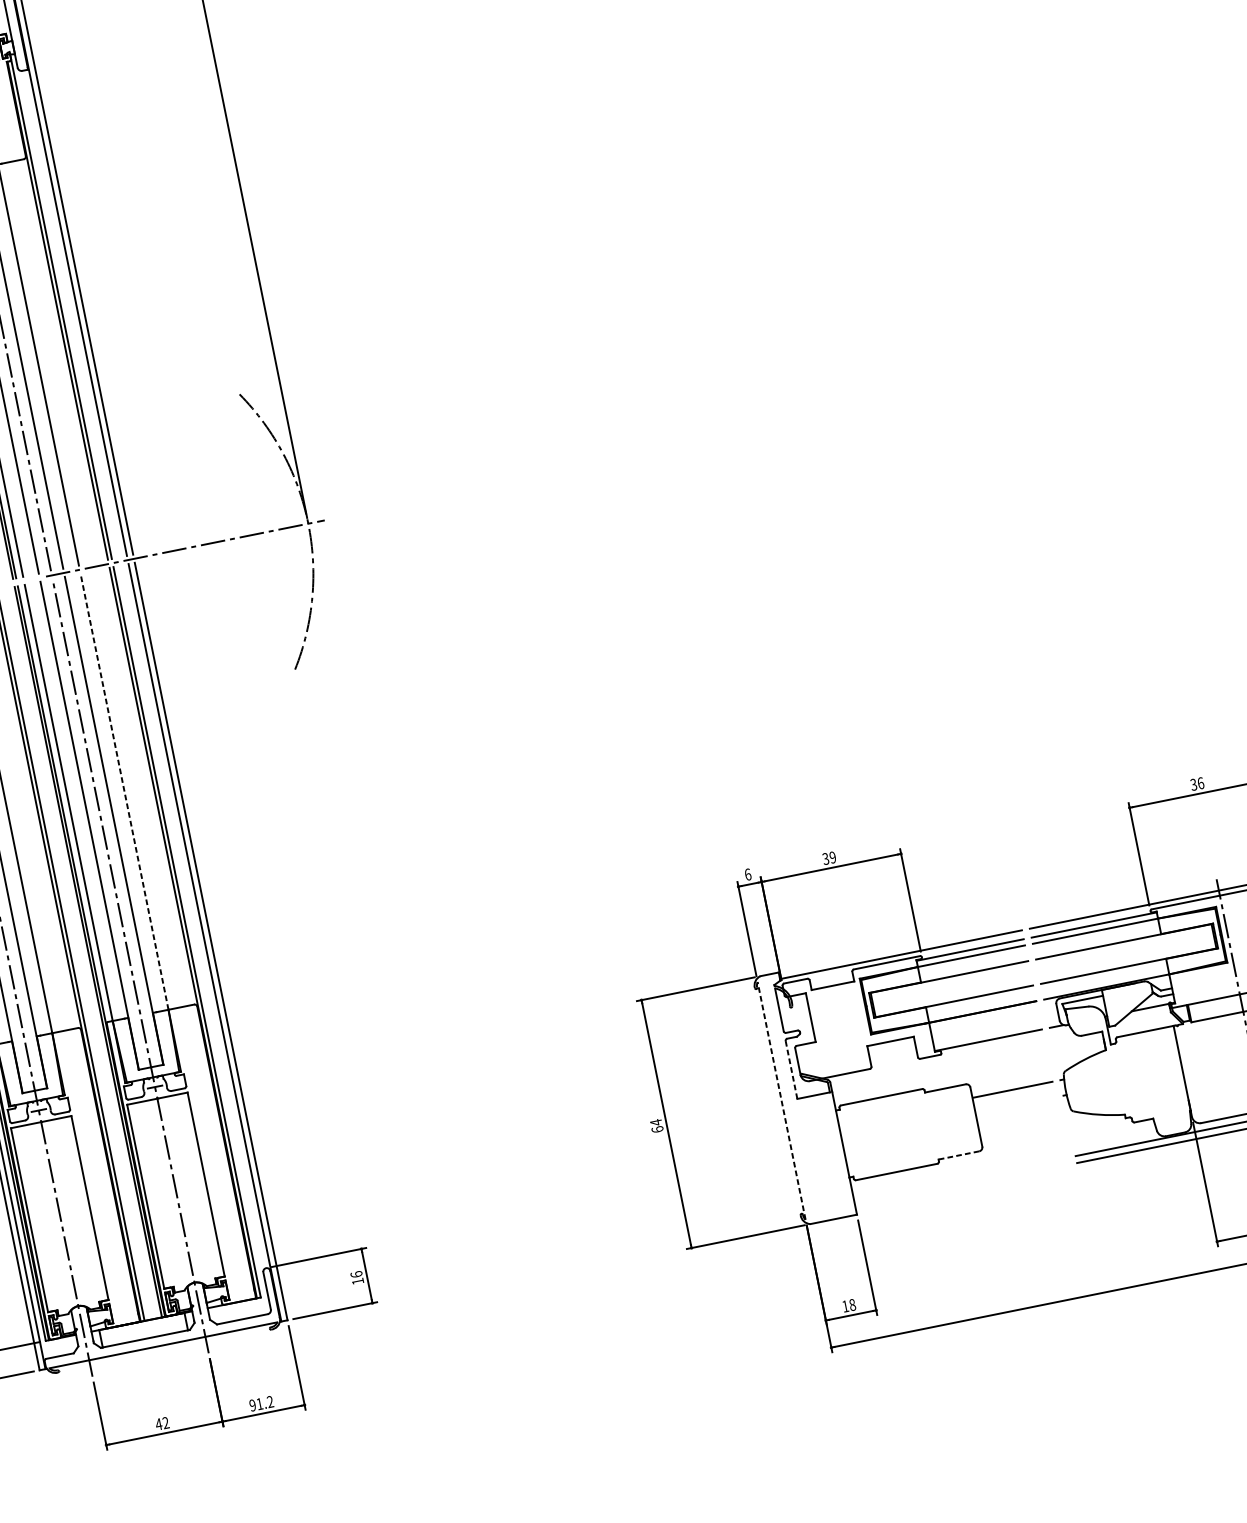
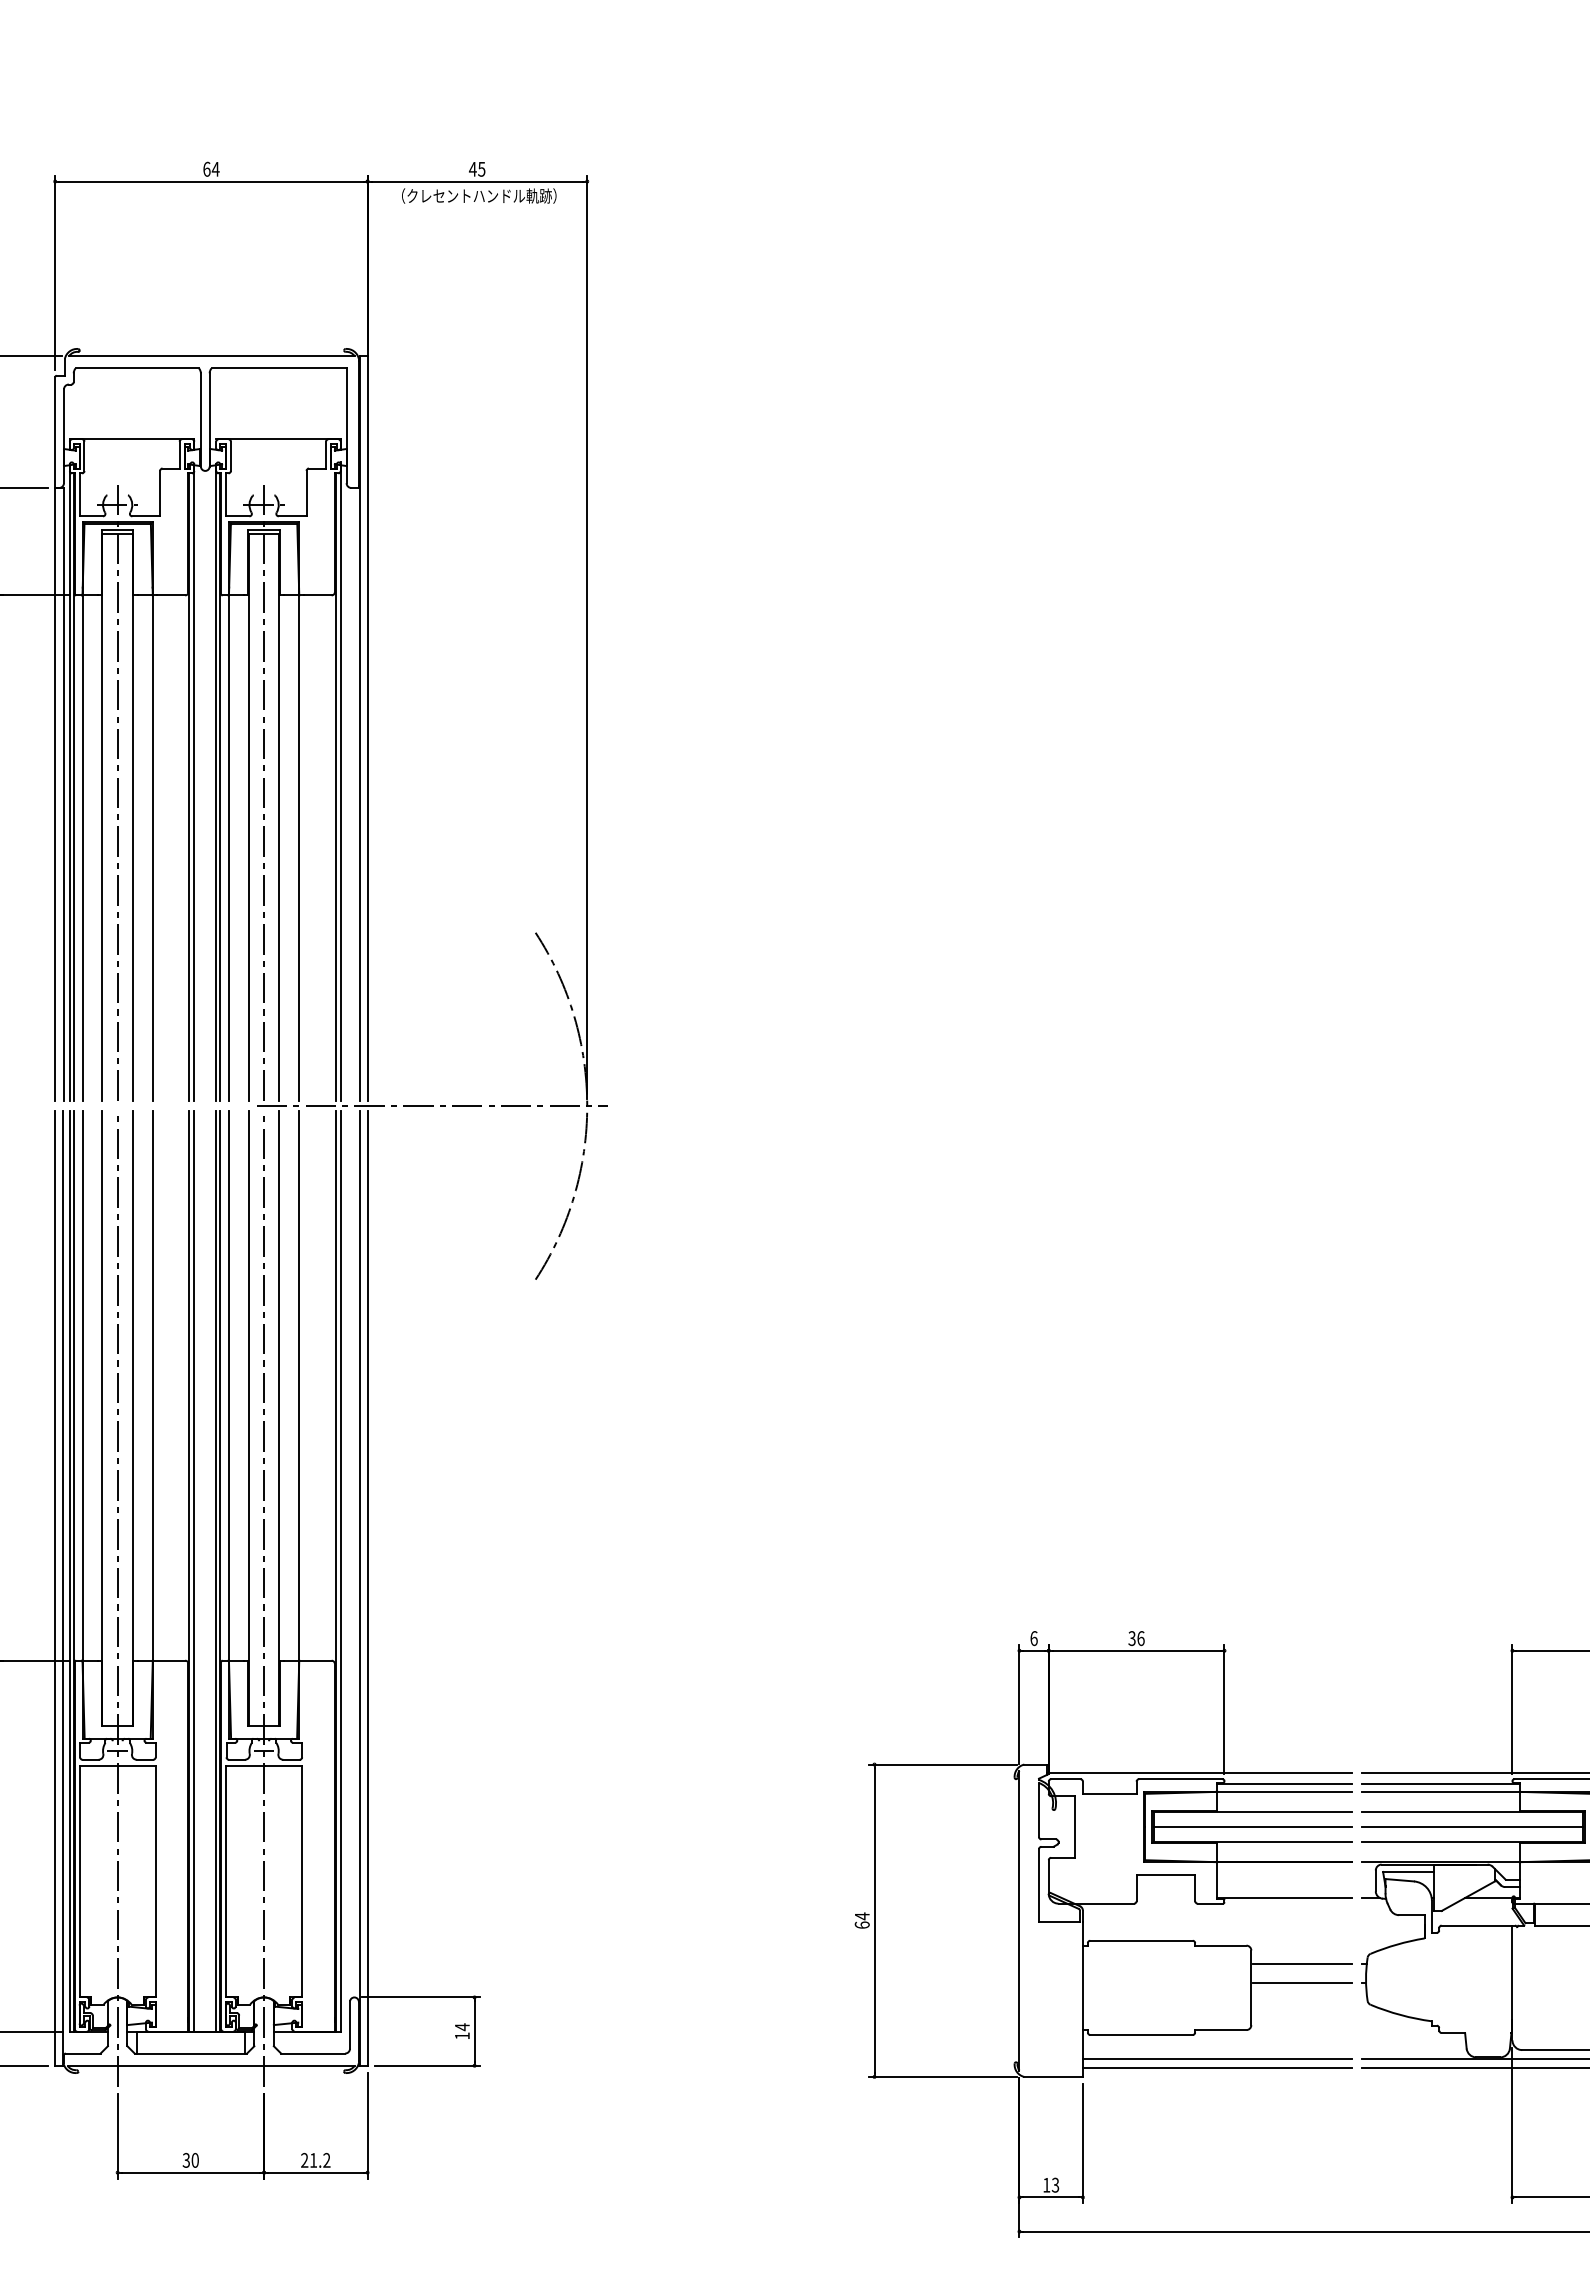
line: (124, 791) -> (299, 1385), dashed -> solid
text: (832, 857) -> (1140, 1638), 39 -> 36
line: (1126, 954) -> (1472, 1827), added
line: (951, 989) -> (1252, 1827), added
line: (792, 1070) -> (1039, 1886), dashed -> solid
line: (781, 1100) -> (1019, 1920), dashed -> solid
line: (1016, 1105) -> (1302, 1983), added
line: (958, 1155) -> (1220, 2030), dashed -> solid
line: (960, 1179) -> (1217, 2059), added
line: (962, 1186) -> (1217, 2068), added
text: (355, 1274) -> (461, 2027), 16 -> 14
text: (852, 1304) -> (1055, 2184), 18 -> 13
text: (252, 1405) -> (304, 2160), 91.2 -> 21.2
text: (162, 1423) -> (190, 2159), 42 -> 30

